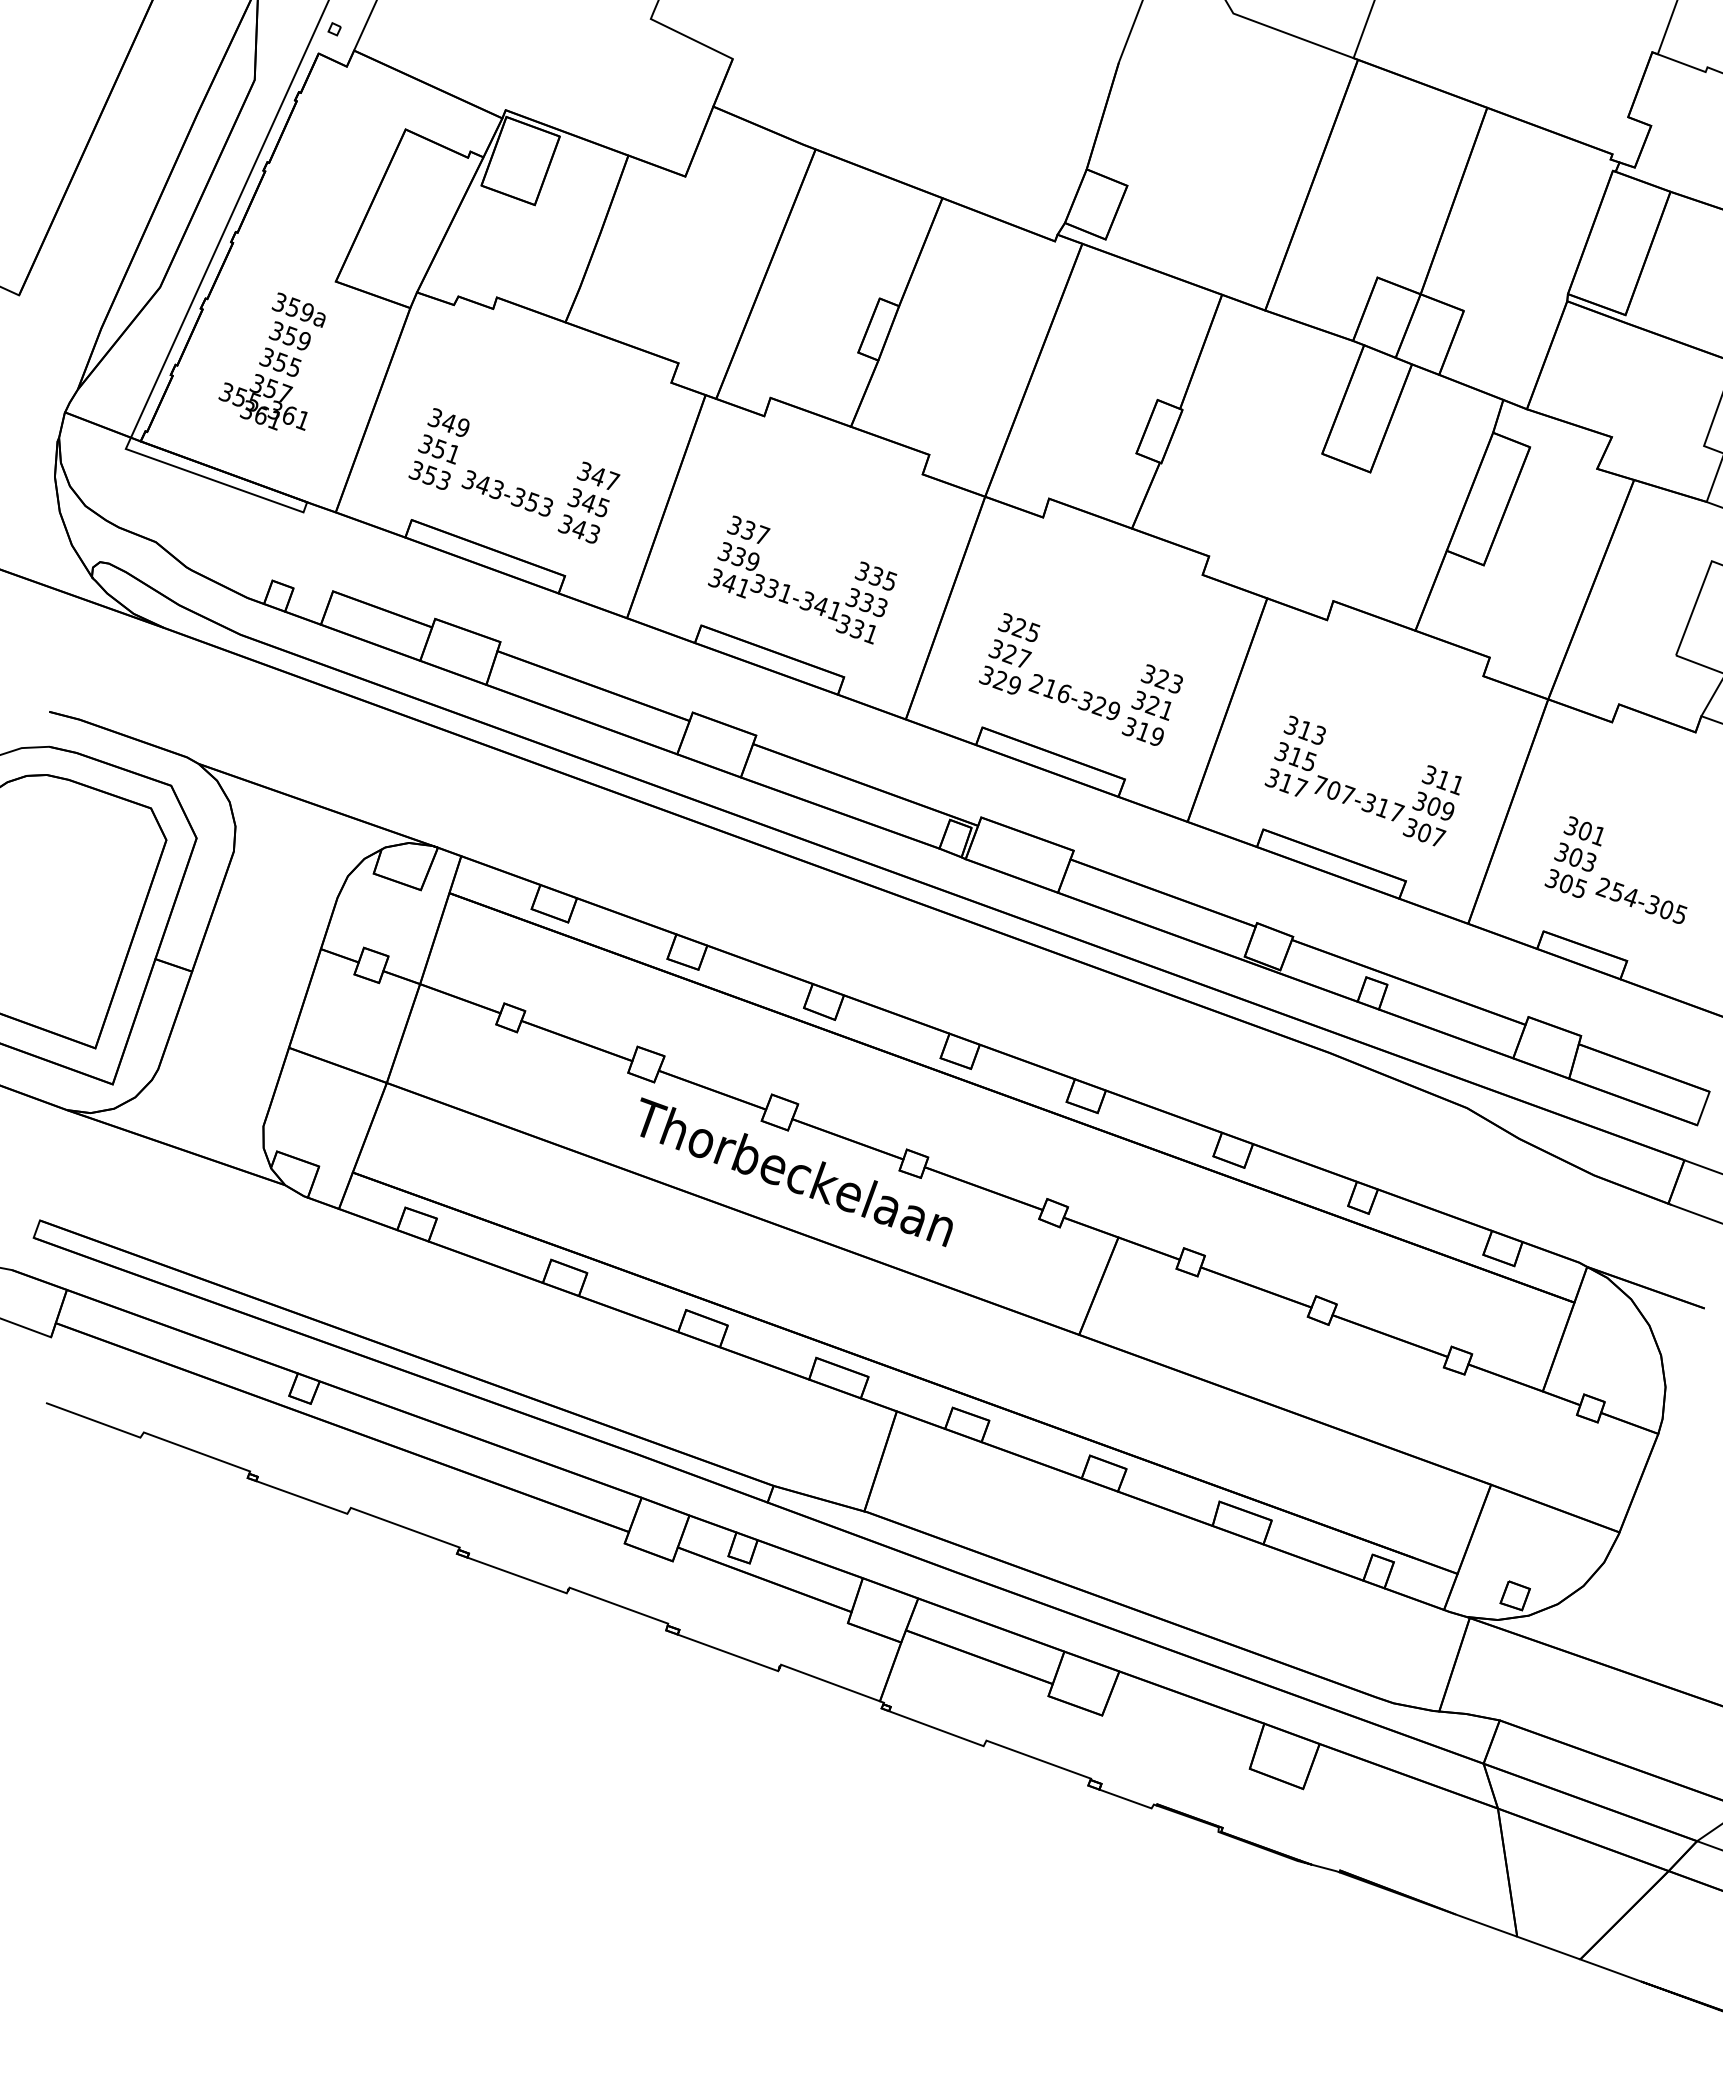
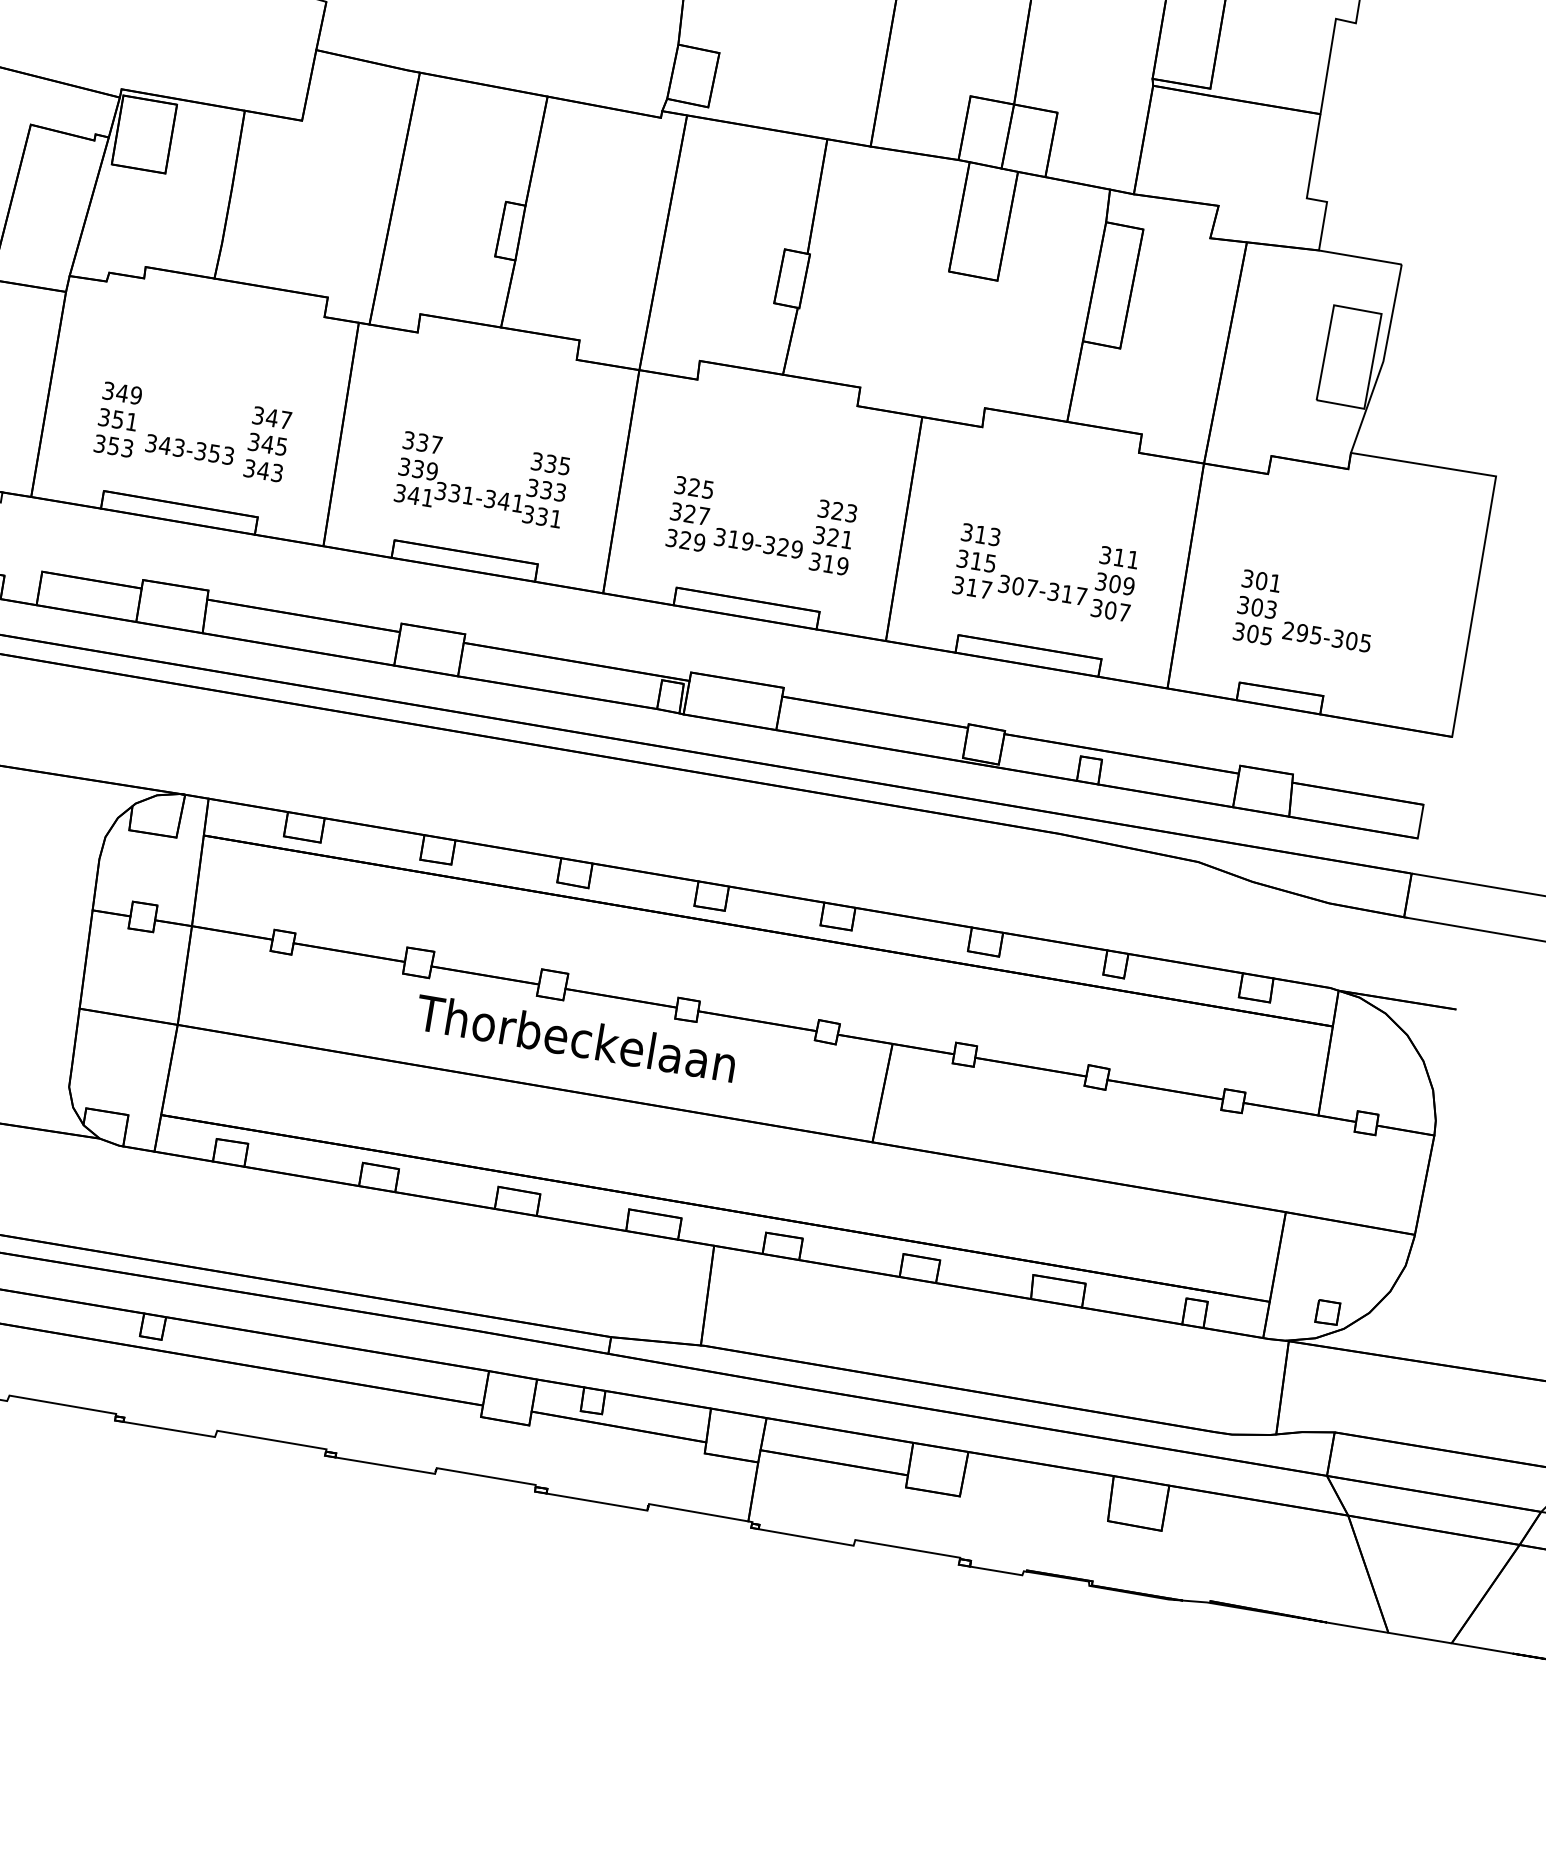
text: (1049, 688) -> (732, 539), 216-329 -> 319-329
text: (1319, 784) -> (1003, 583), 707-317 -> 307-317
text: (1623, 894) -> (1308, 634), 254-305 -> 295-305

